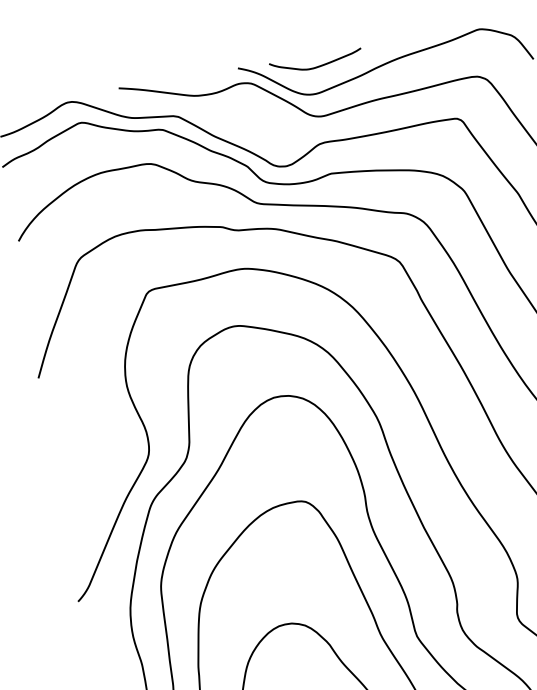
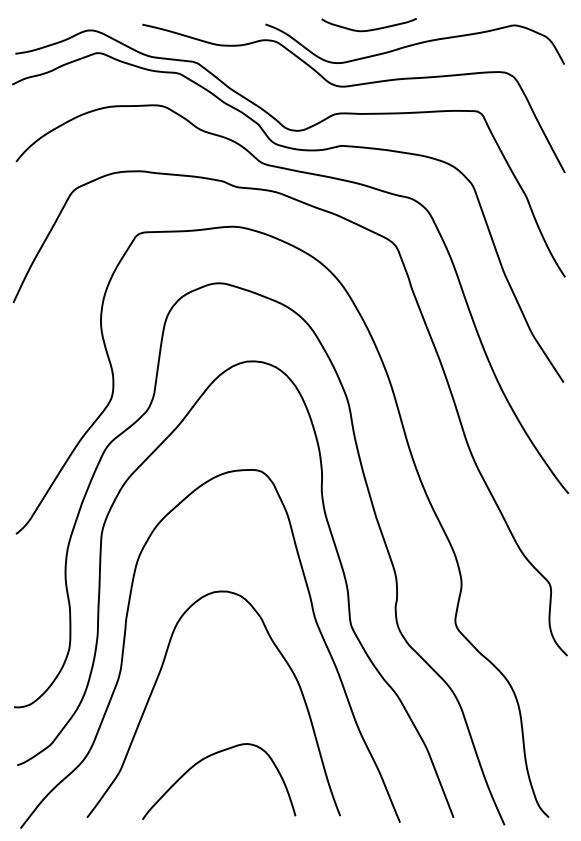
curve: (316, 66) -> (368, 29), moved

